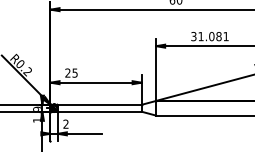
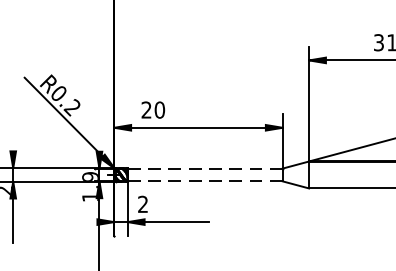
text: (74, 72) -> (158, 108), 25 -> 20
line: (99, 104) -> (204, 168), solid -> dashed
line: (99, 111) -> (204, 180), solid -> dashed

